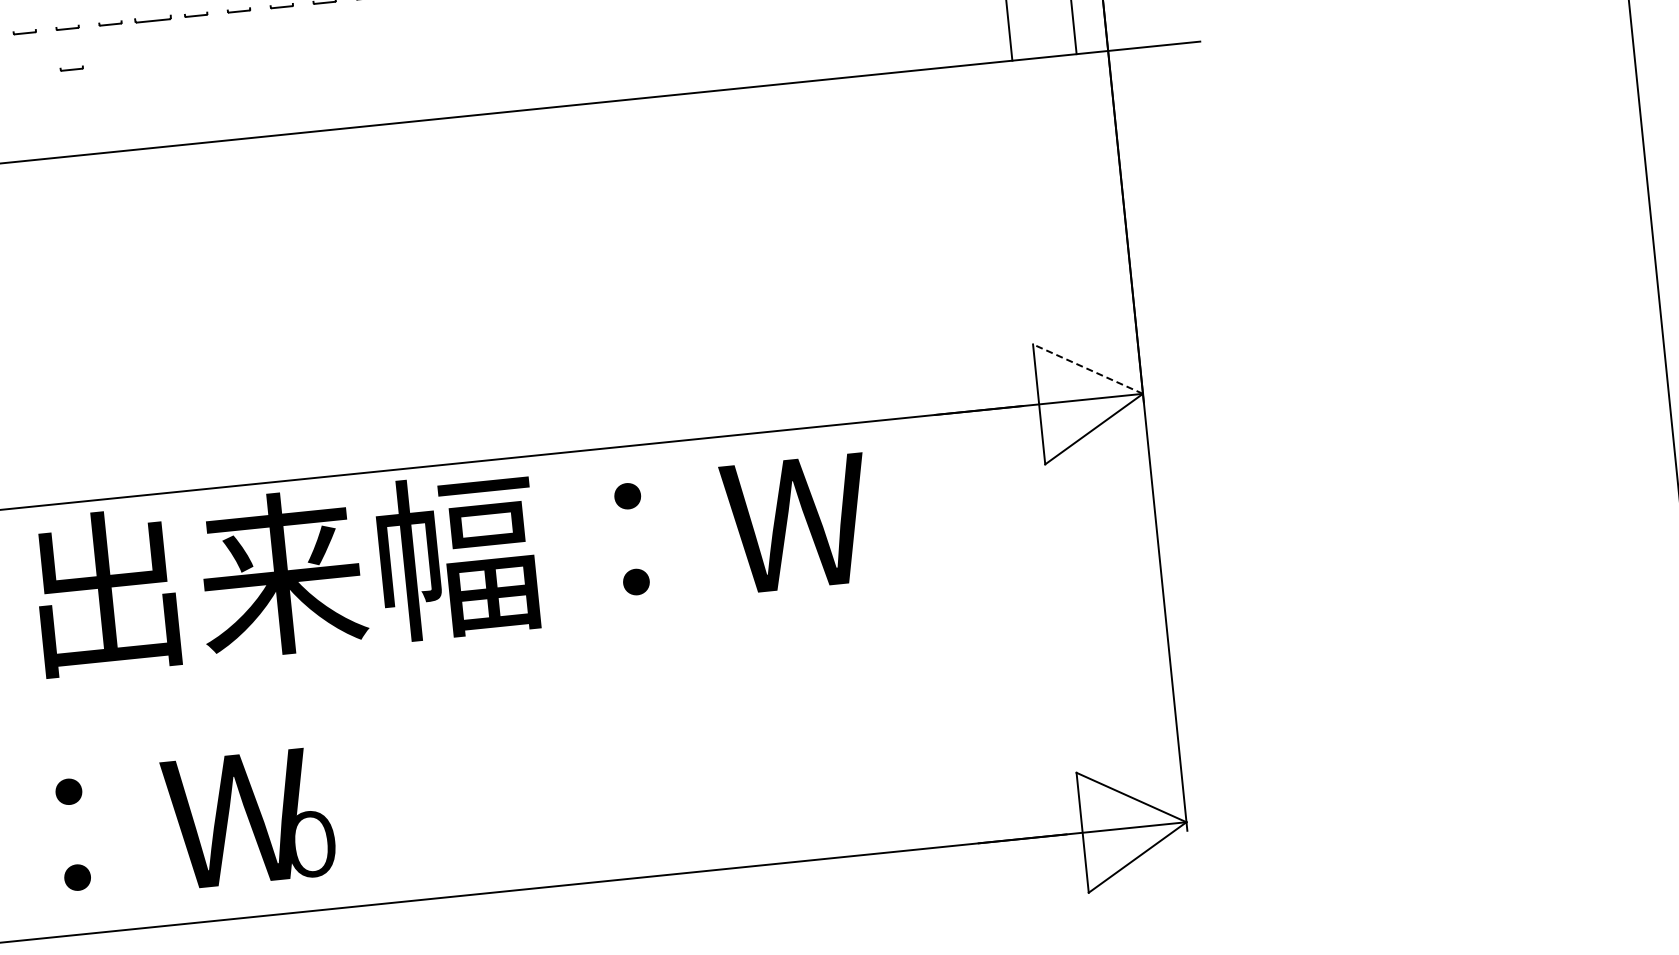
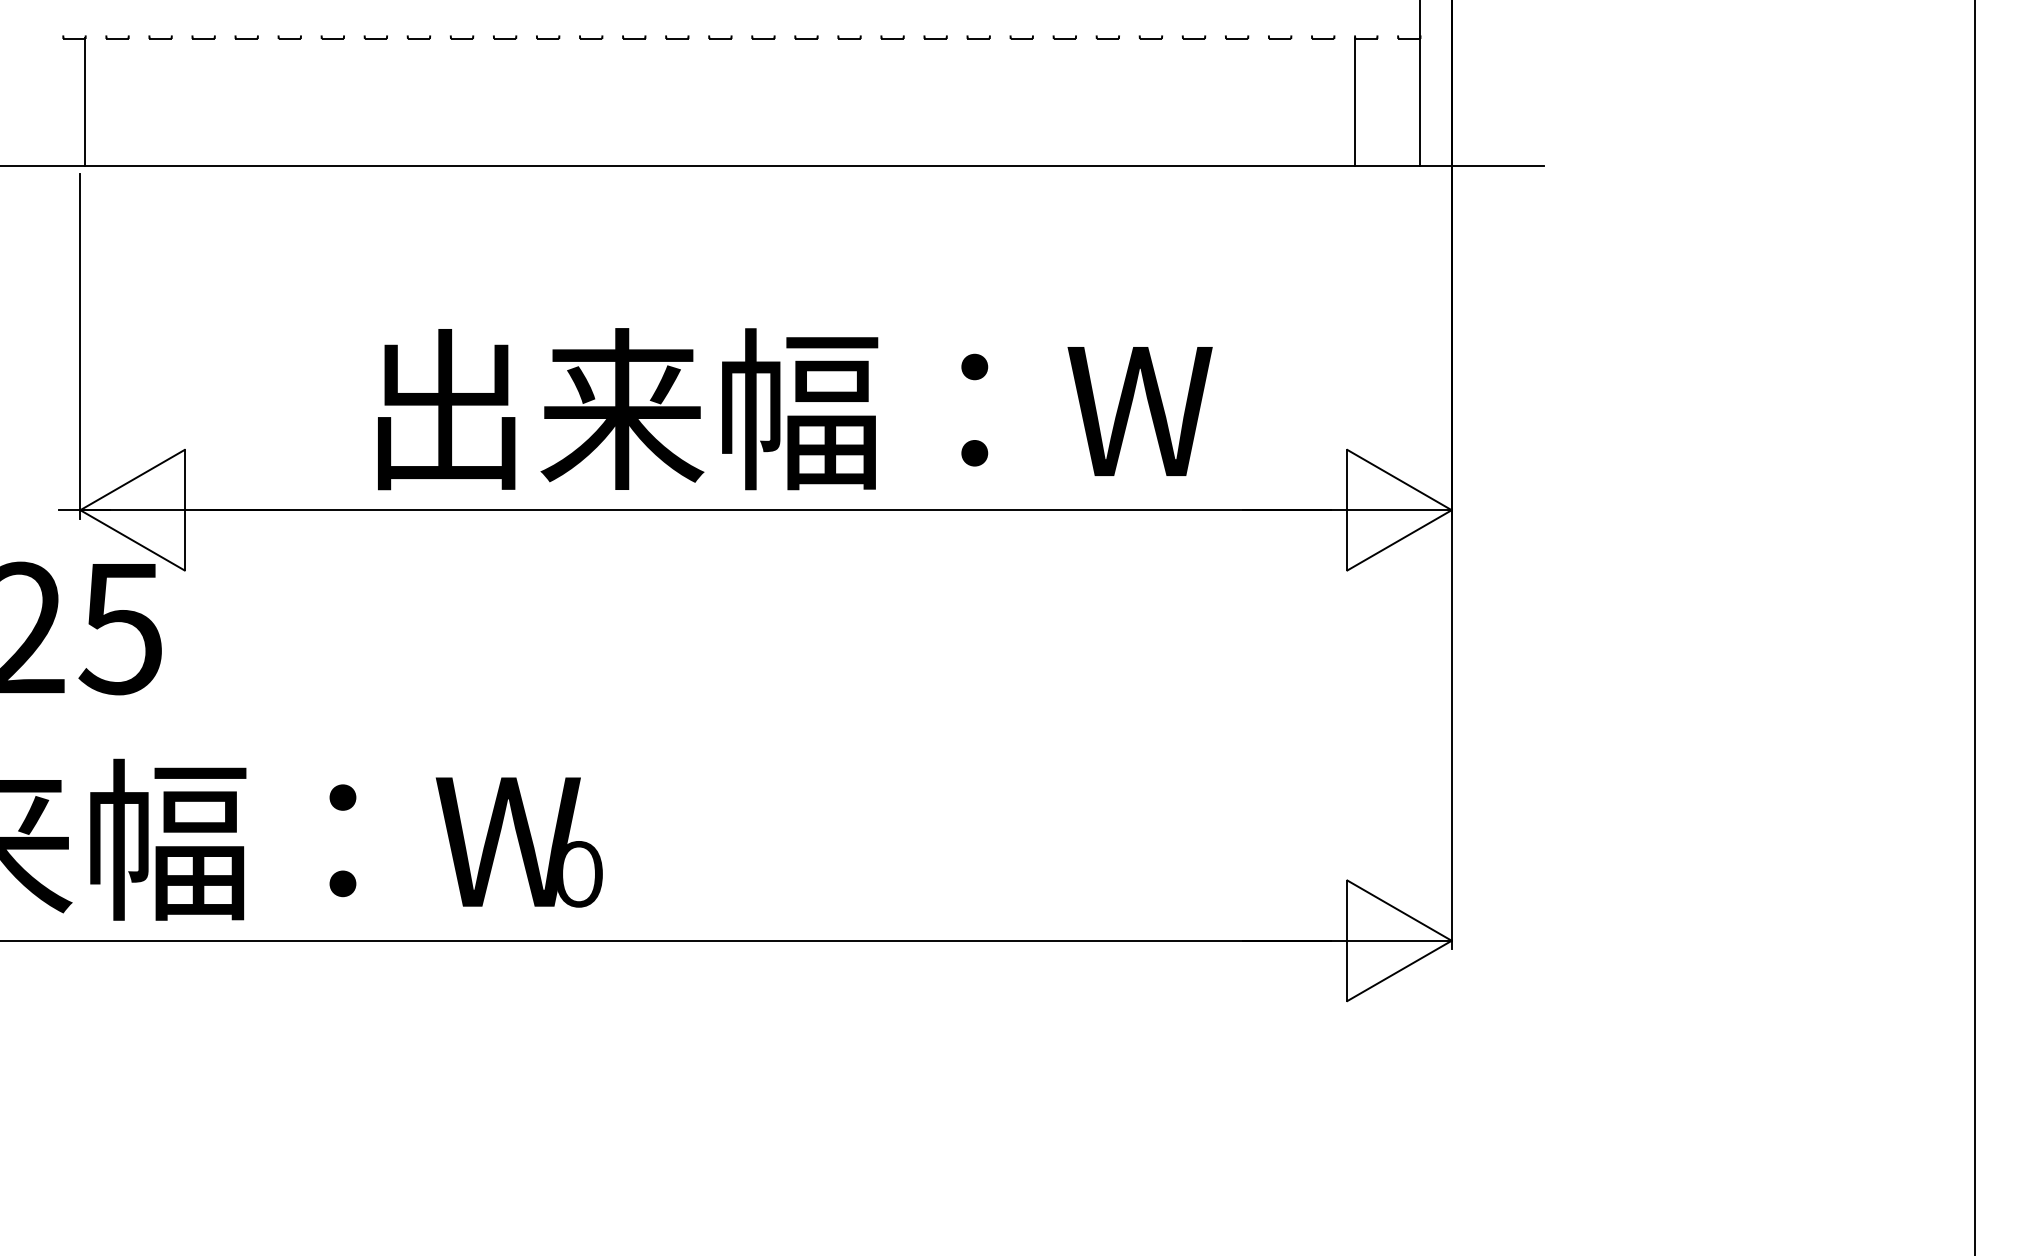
part: (153, 19) -> (505, 37), size x0.62
part: (71, 68) -> (418, 78), removed
line: (1087, 368) -> (1399, 479), dashed -> solid
text: (453, 556) -> (795, 409), moved

